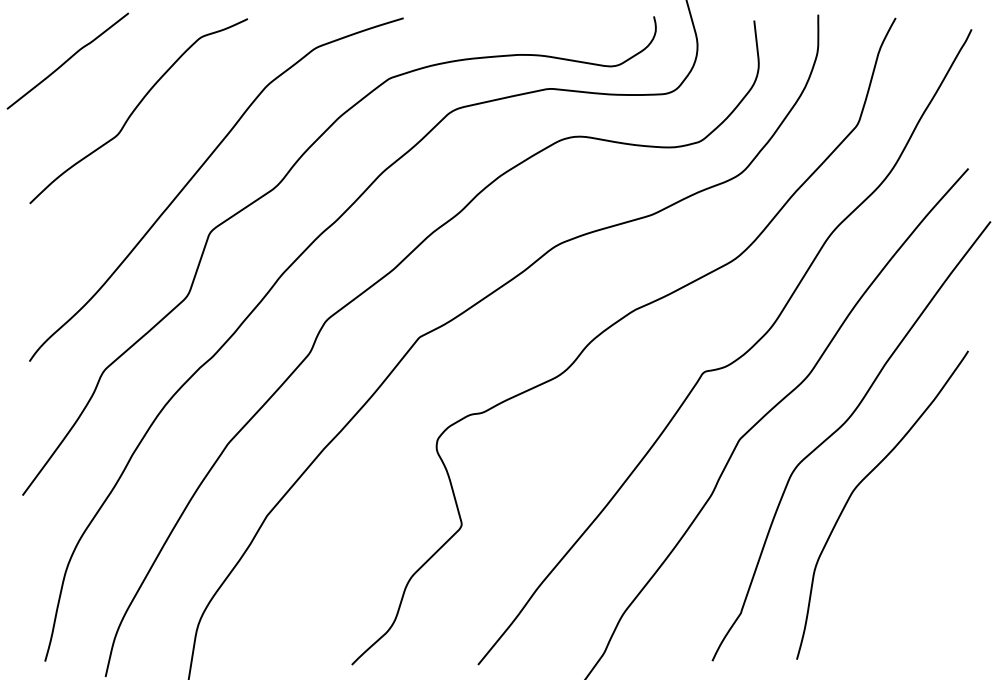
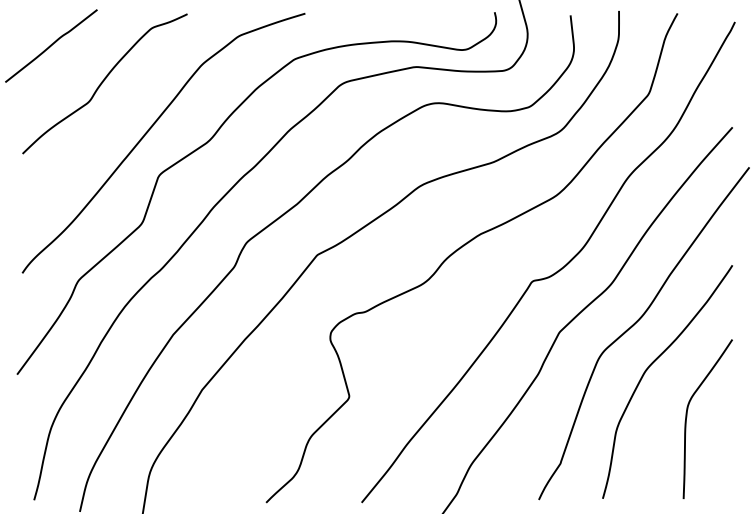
curve: (908, 552) -> (687, 417), added

